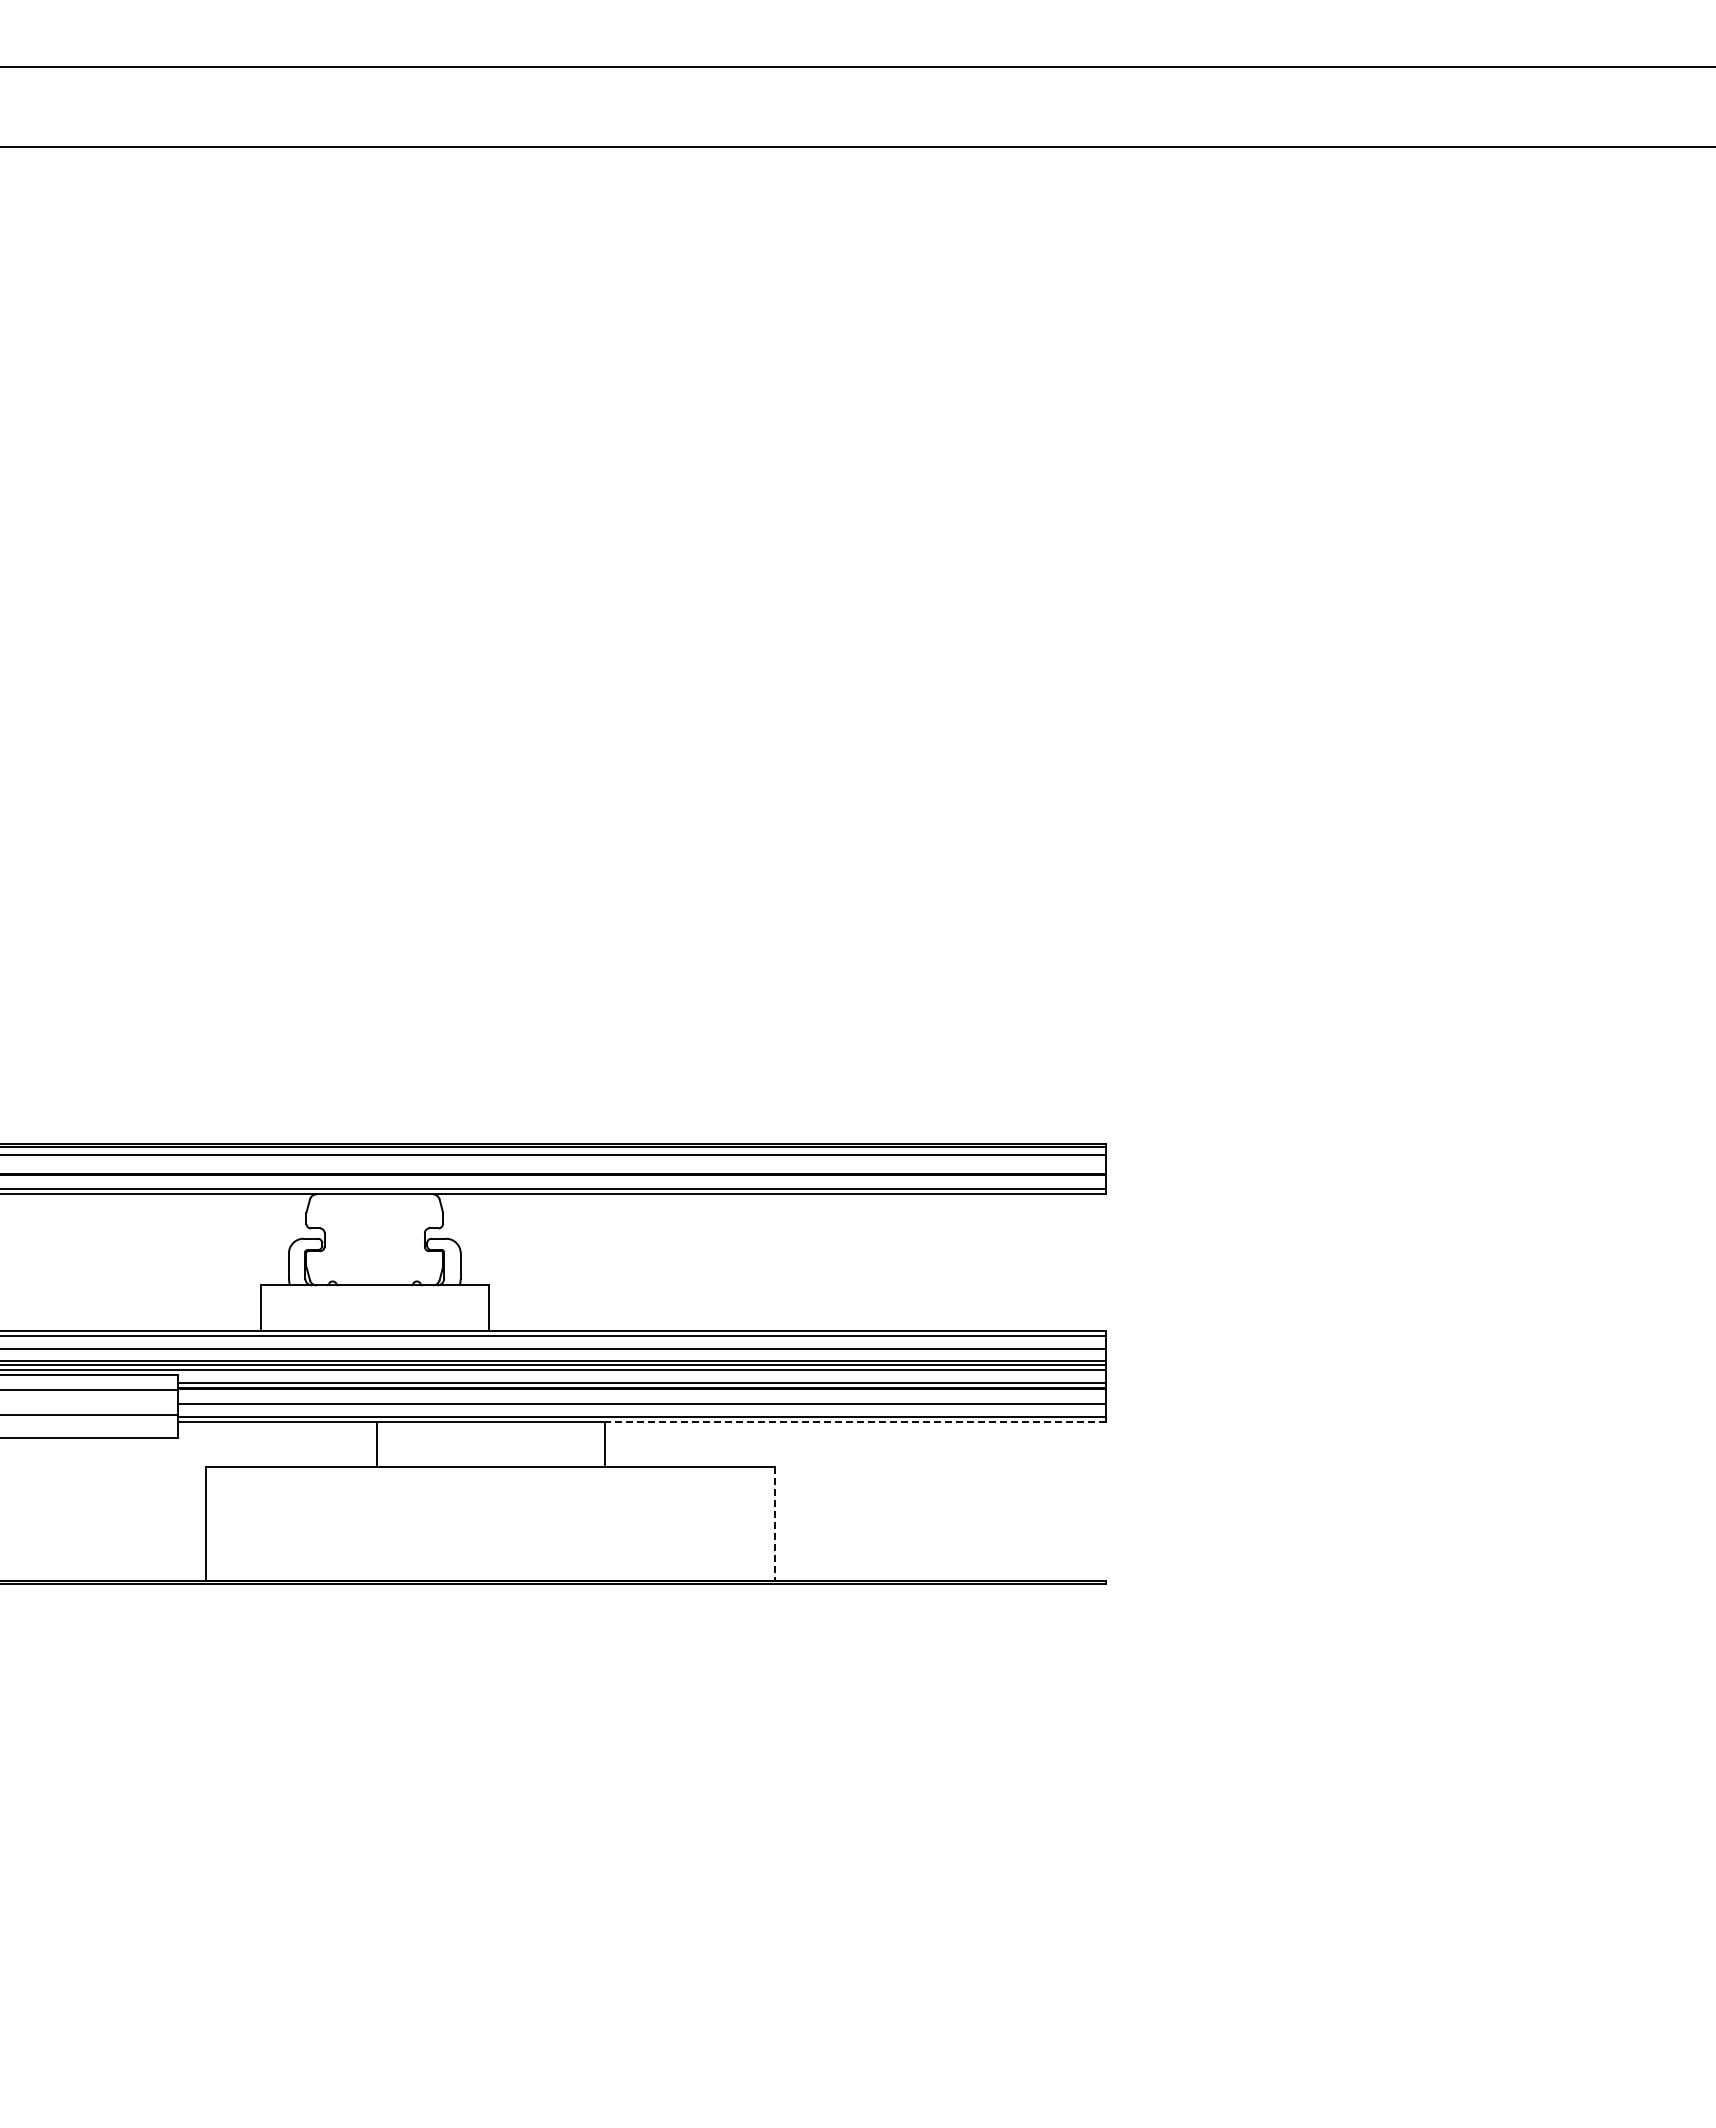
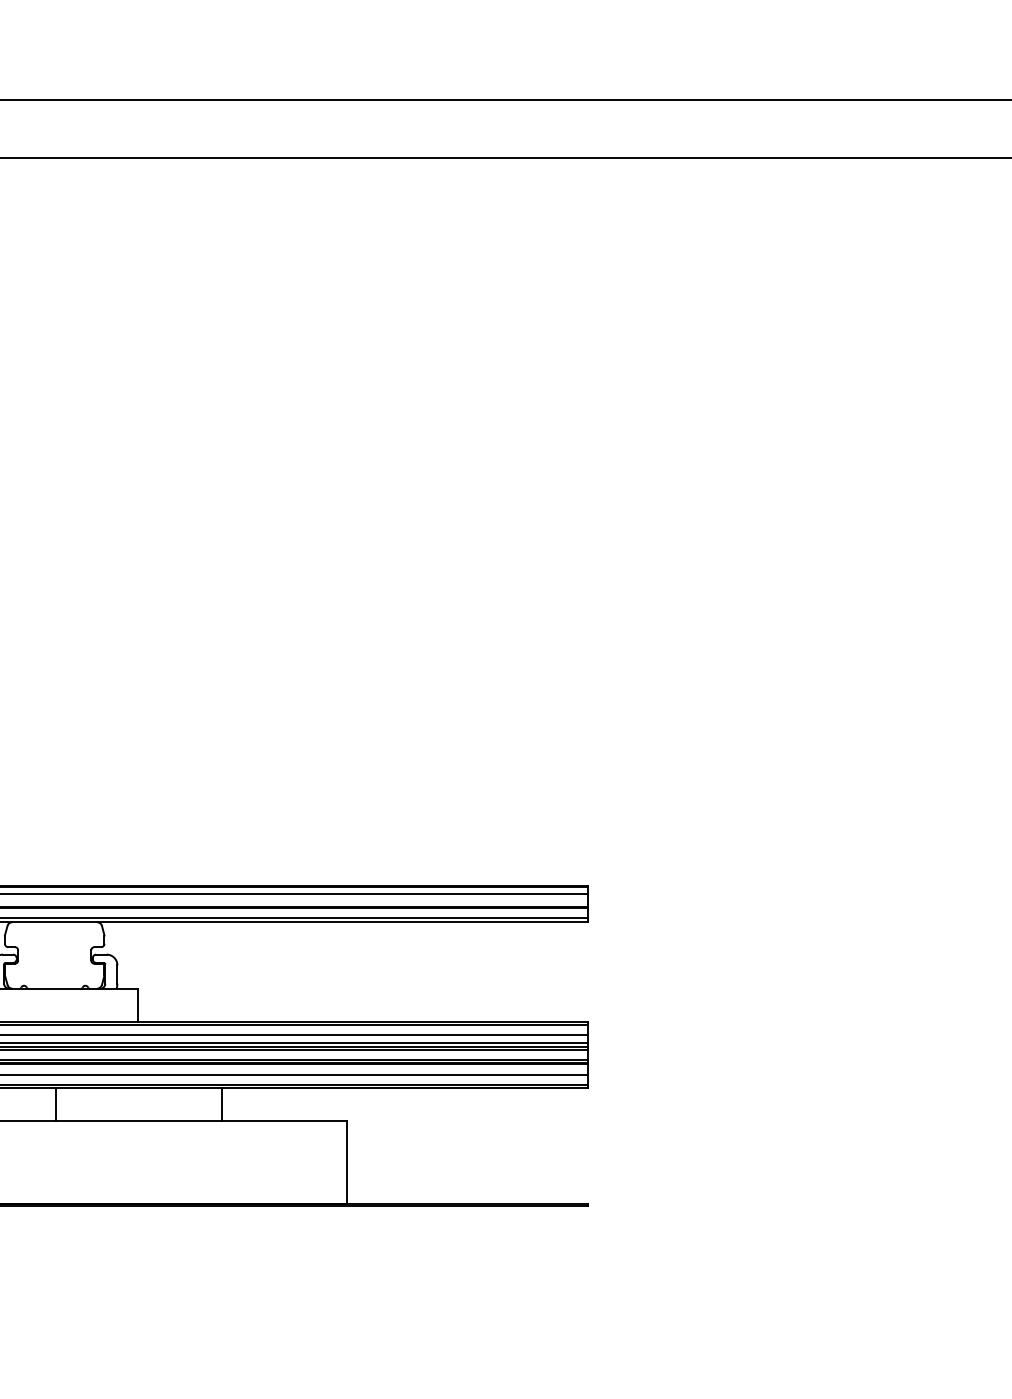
line: (855, 1421) -> (405, 1087), dashed -> solid
line: (775, 1524) -> (346, 1162), dashed -> solid

